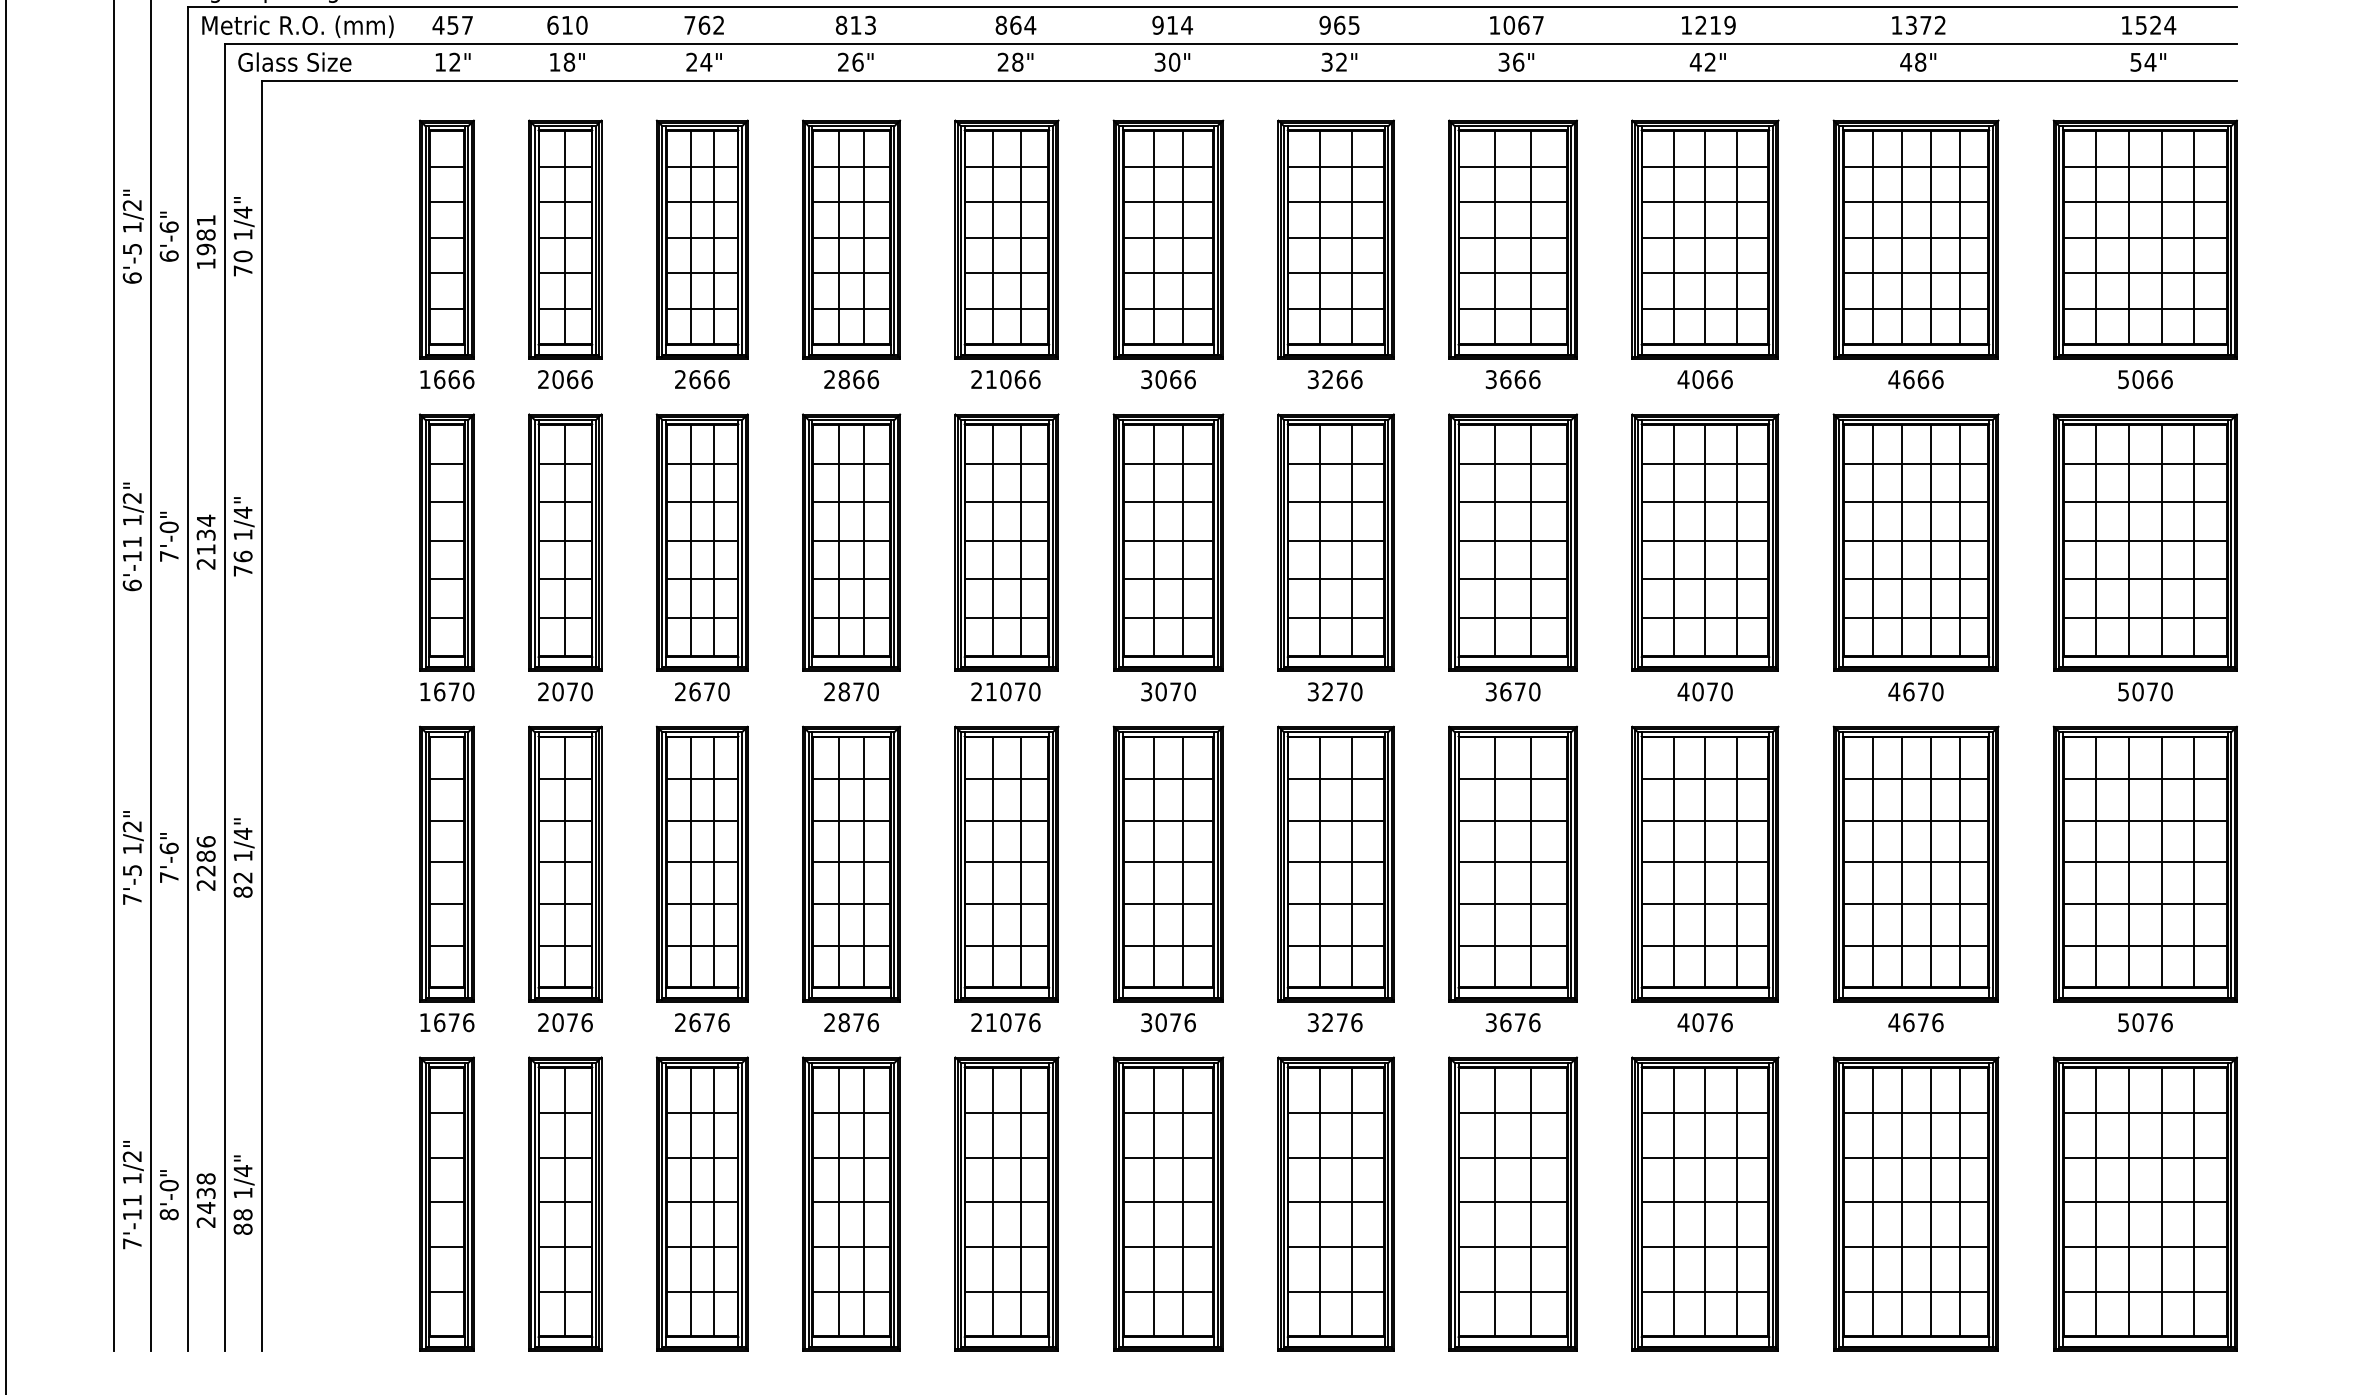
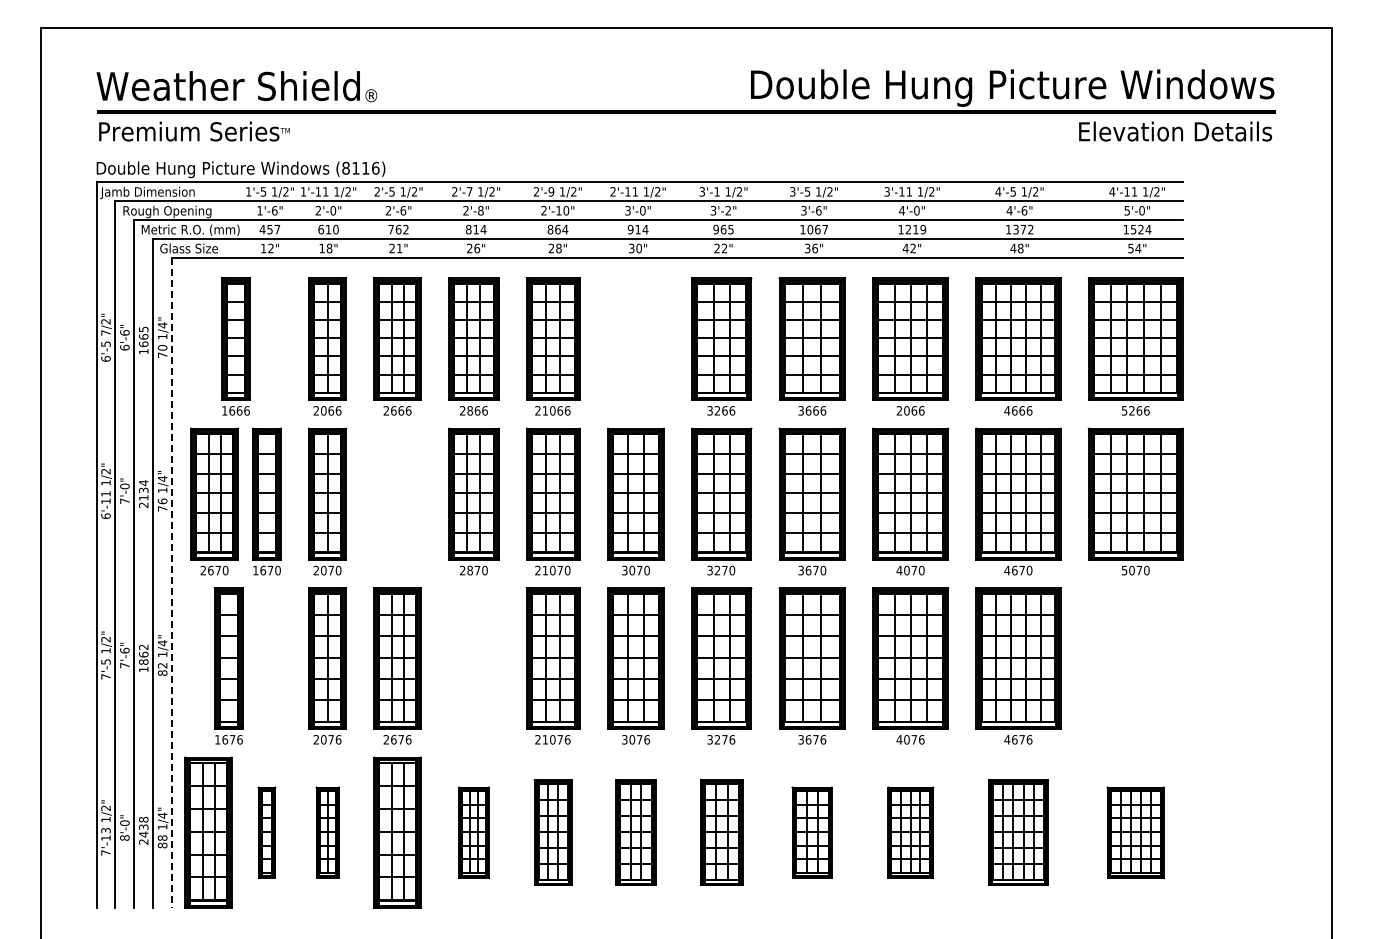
text: (870, 25) -> (483, 229), 813 -> 814
text: (706, 62) -> (399, 248), 24" -> 21"
text: (1325, 62) -> (716, 248), 32" -> 22"
text: (131, 226) -> (105, 332), 1/2" -> 7/2"
text: (205, 234) -> (143, 336), 1981 -> 1665
part: (446, 253) -> (235, 346), moved
part: (1167, 253) -> (635, 346), removed
text: (1683, 378) -> (899, 410), 4066 -> 2066
text: (2137, 378) -> (1131, 410), 5066 -> 5266
part: (702, 556) -> (214, 501), moved
line: (262, 715) -> (172, 582), solid -> dashed
text: (205, 863) -> (143, 658), 2286 -> 1862
part: (446, 877) -> (228, 665), moved
part: (850, 877) -> (473, 665), removed
part: (2144, 877) -> (1135, 665), removed
text: (131, 1199) -> (105, 830), 7'-11 -> 7'-13
part: (332, 1203) -> (208, 832), added
part: (446, 1203) -> (266, 832), size x0.6
part: (565, 1203) -> (327, 832), size x0.6
part: (850, 1203) -> (473, 832), size x0.6
part: (1007, 1203) -> (553, 832), size x0.7
part: (1167, 1203) -> (635, 832), size x0.7
part: (1335, 1203) -> (721, 832), size x0.7
part: (1511, 1203) -> (811, 832), size x0.6
part: (1705, 1203) -> (910, 832), size x0.6
part: (1916, 1203) -> (1018, 832), size x0.7
part: (2144, 1203) -> (1135, 832), size x0.6

